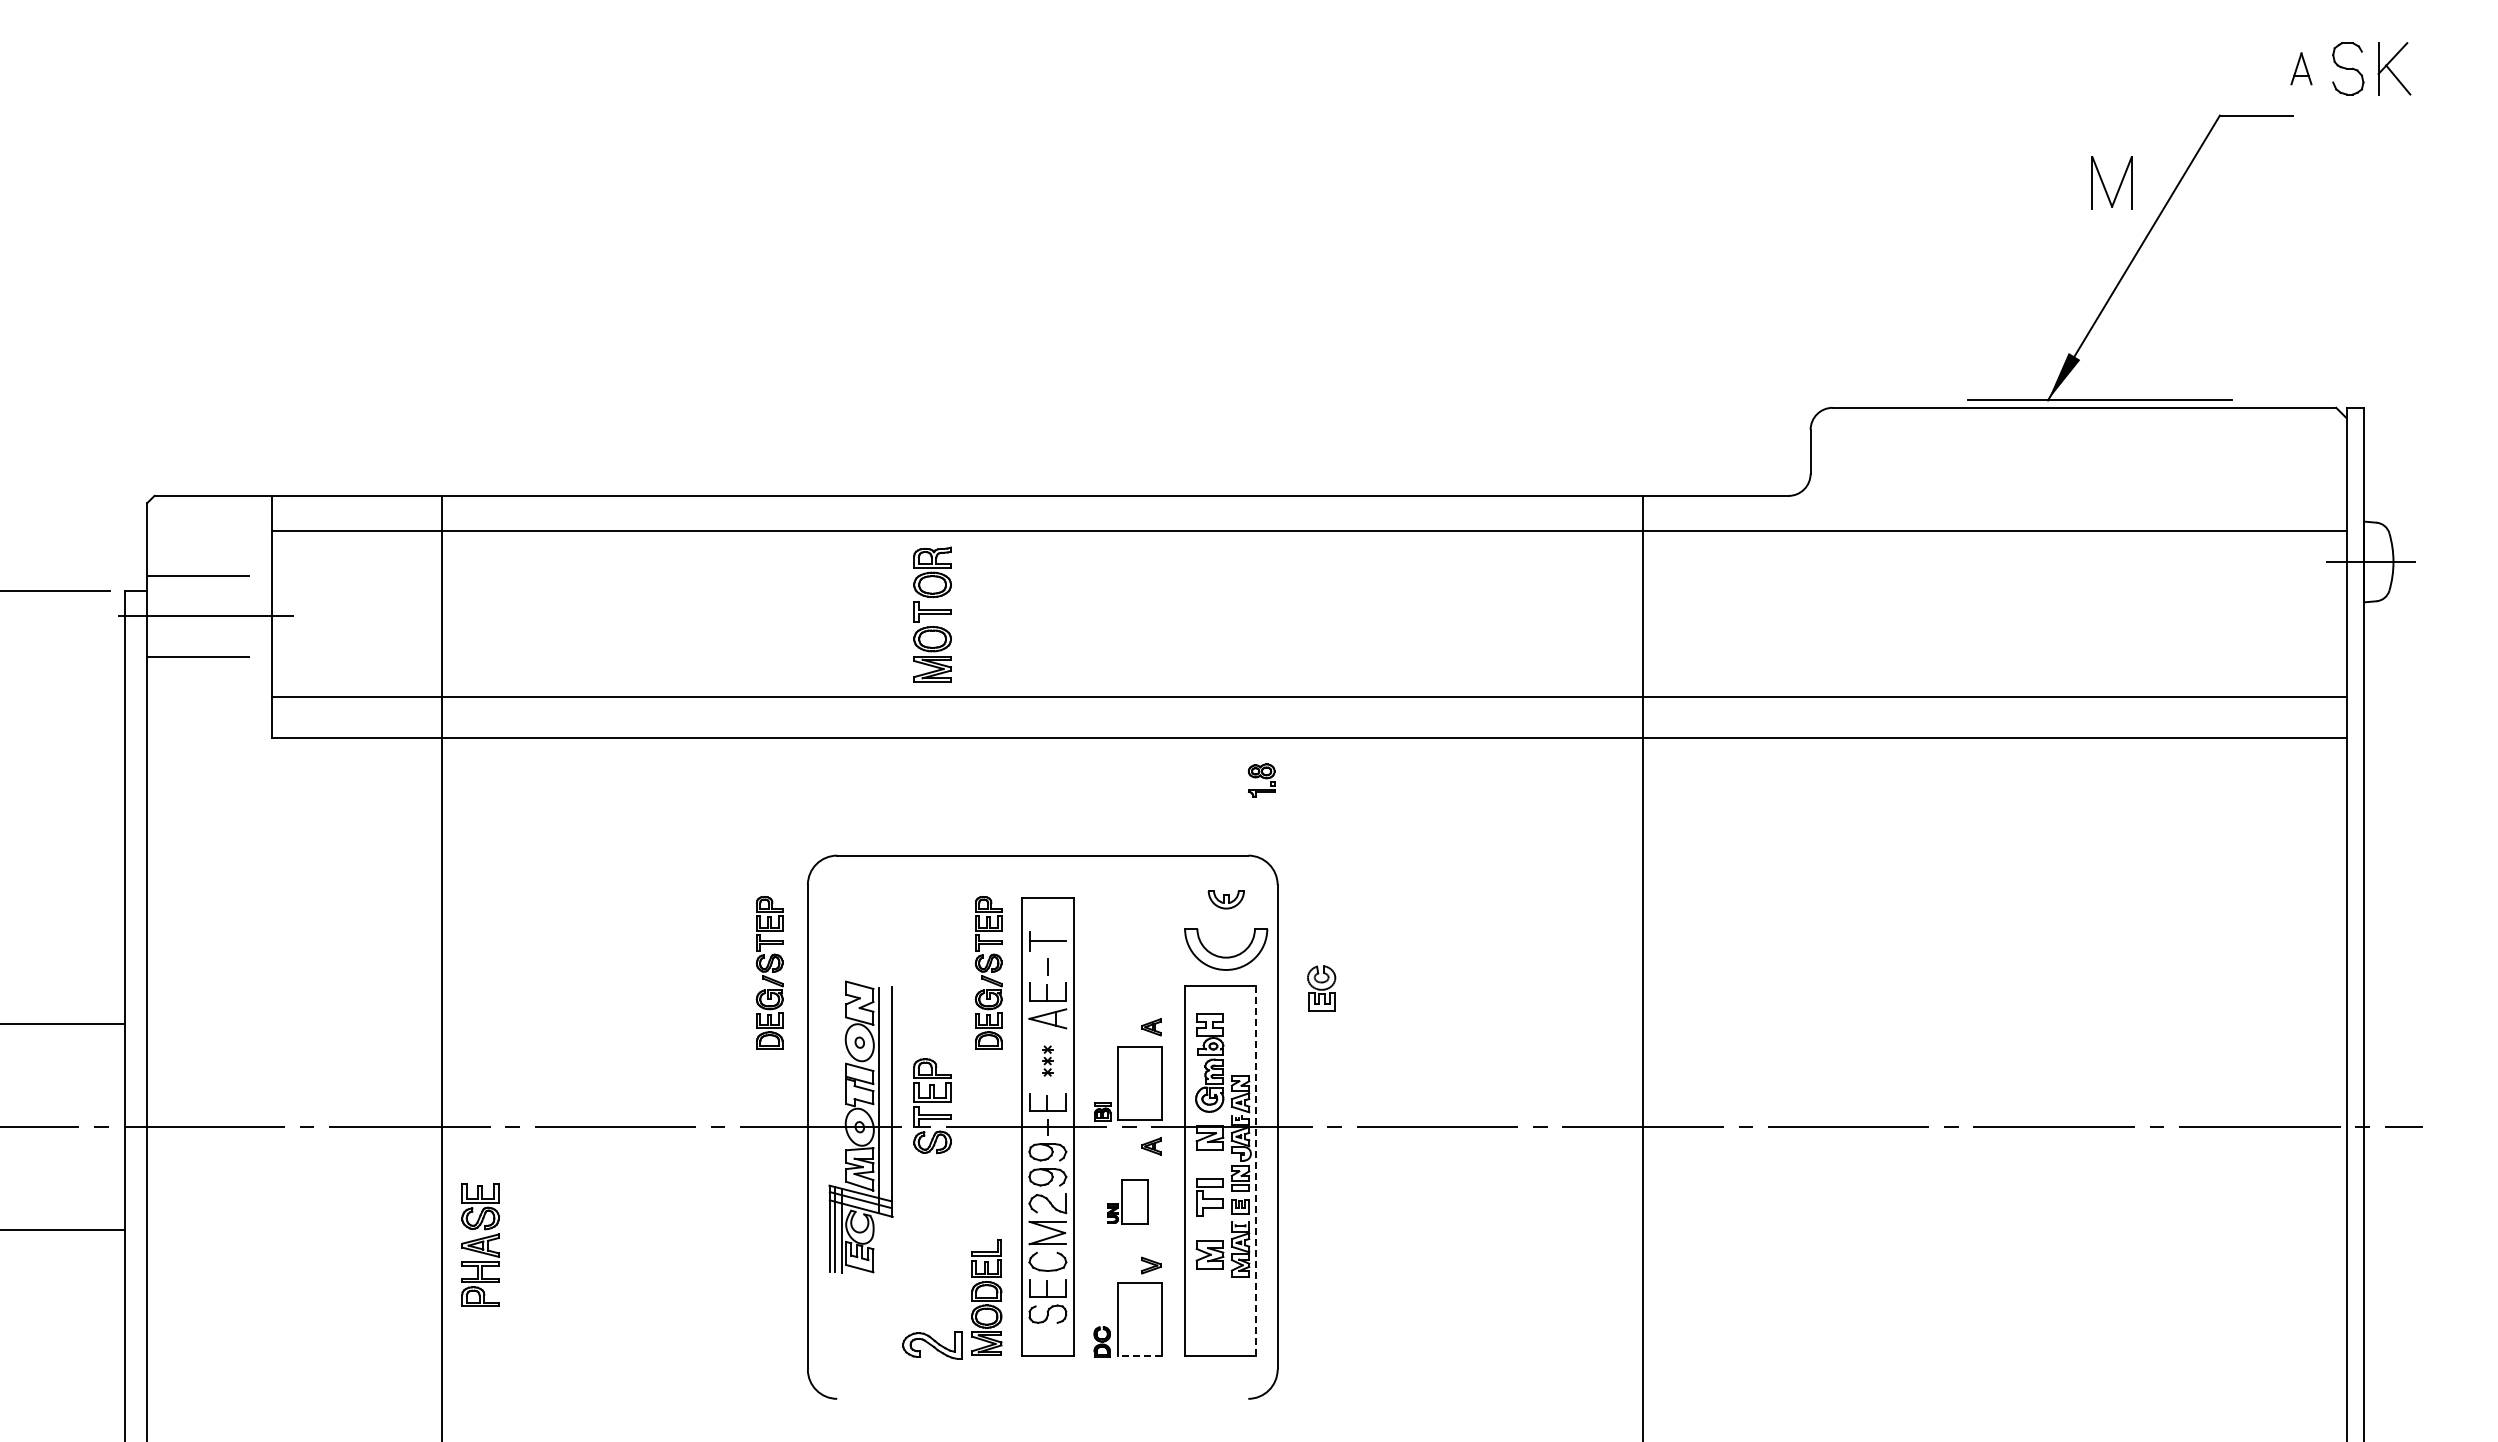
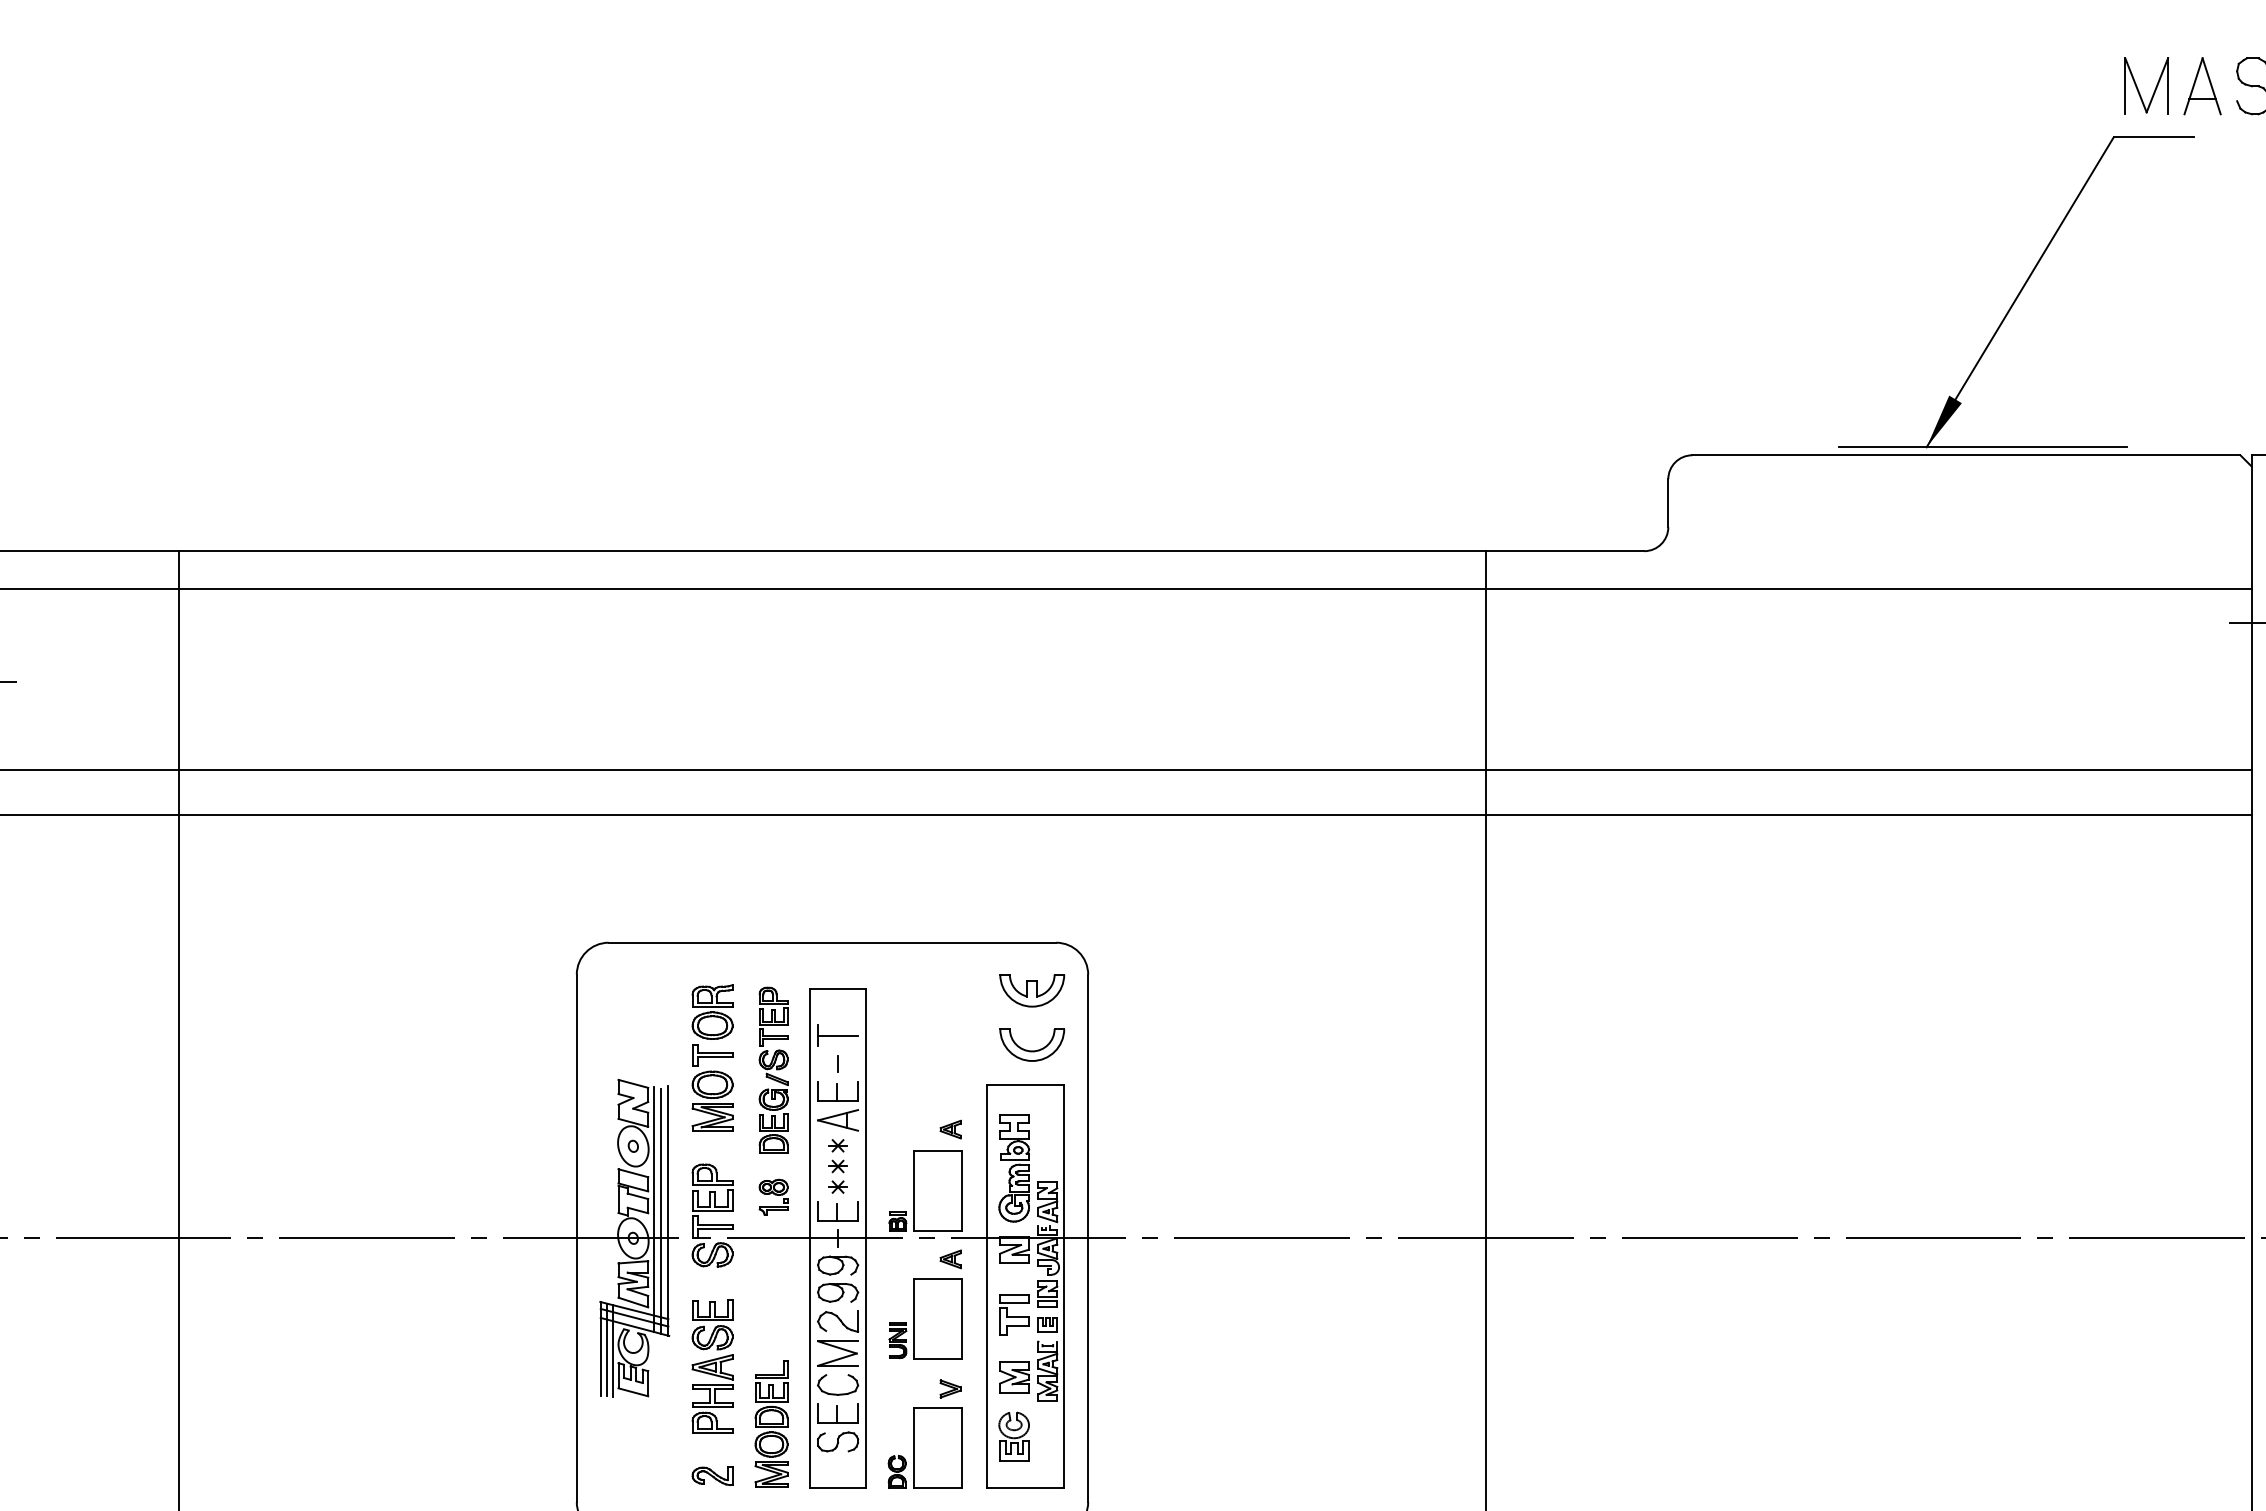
part: (2301, 68) -> (2202, 85), size x1.67
part: (2104, 184) -> (2138, 88), moved
part: (932, 614) -> (712, 1057), moved
part: (1261, 780) -> (773, 1197), moved
part: (1226, 899) -> (1032, 990), size x1.67
part: (1226, 949) -> (1032, 1044), size x0.71
part: (769, 972) -> (535, 1069), removed
part: (1321, 988) -> (1013, 1436), moved
part: (1047, 1060) -> (837, 1165), size x1.67
line: (885, 1102) -> (661, 1211), added
line: (1255, 1171) -> (1064, 1286), dashed -> solid
part: (1128, 1201) -> (925, 1319), size x1.67
part: (480, 1244) -> (712, 1366), moved
part: (932, 1345) -> (712, 1475), size x0.62
line: (1139, 1356) -> (937, 1487), dashed -> solid

